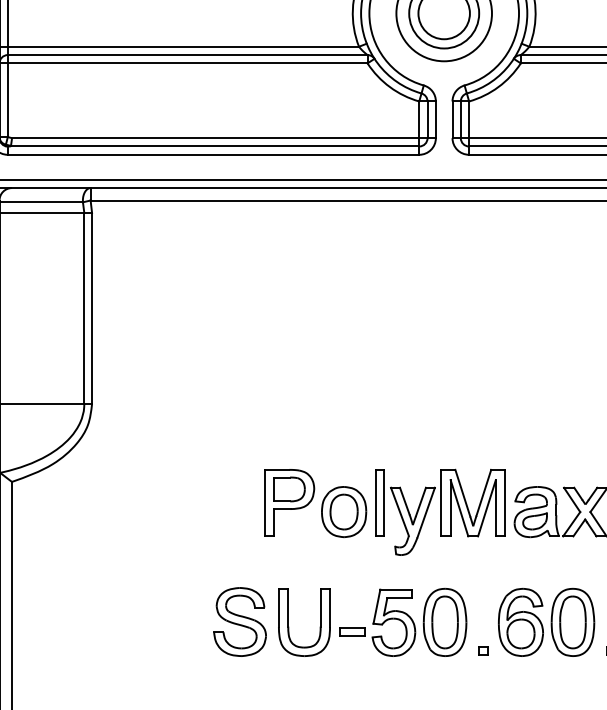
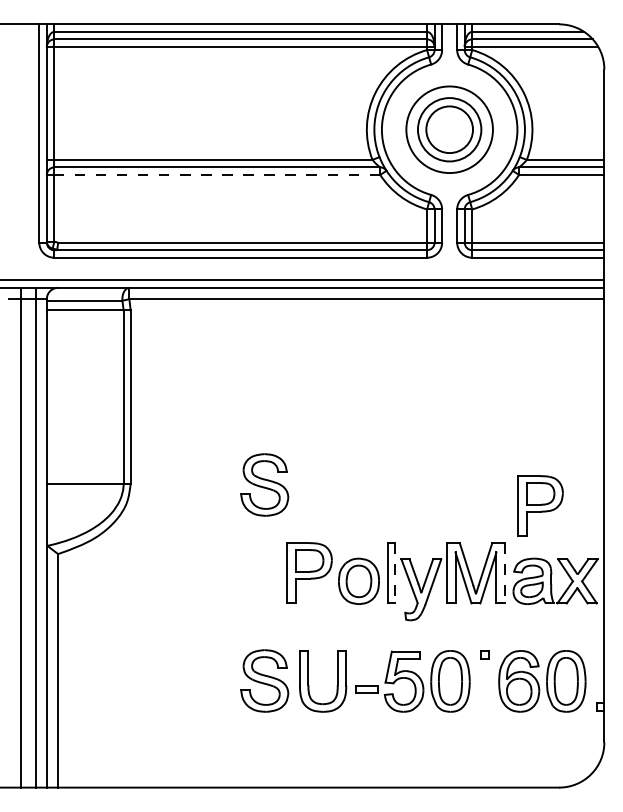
line: (187, 62) -> (217, 174), solid -> dashed
part: (239, 405) -> (264, 484), added
part: (544, 428) -> (540, 505), added
line: (384, 503) -> (395, 573), solid -> dashed
line: (504, 503) -> (504, 573), solid -> dashed
part: (482, 650) -> (484, 654), moved

